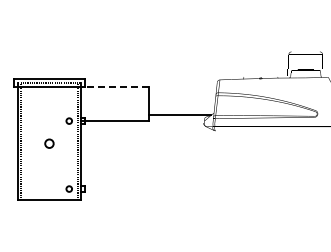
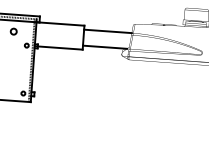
line: (114, 87) -> (60, 24), dashed -> solid
line: (182, 92) -> (108, 31), added
circle: (49, 143) -> (13, 31), moved

